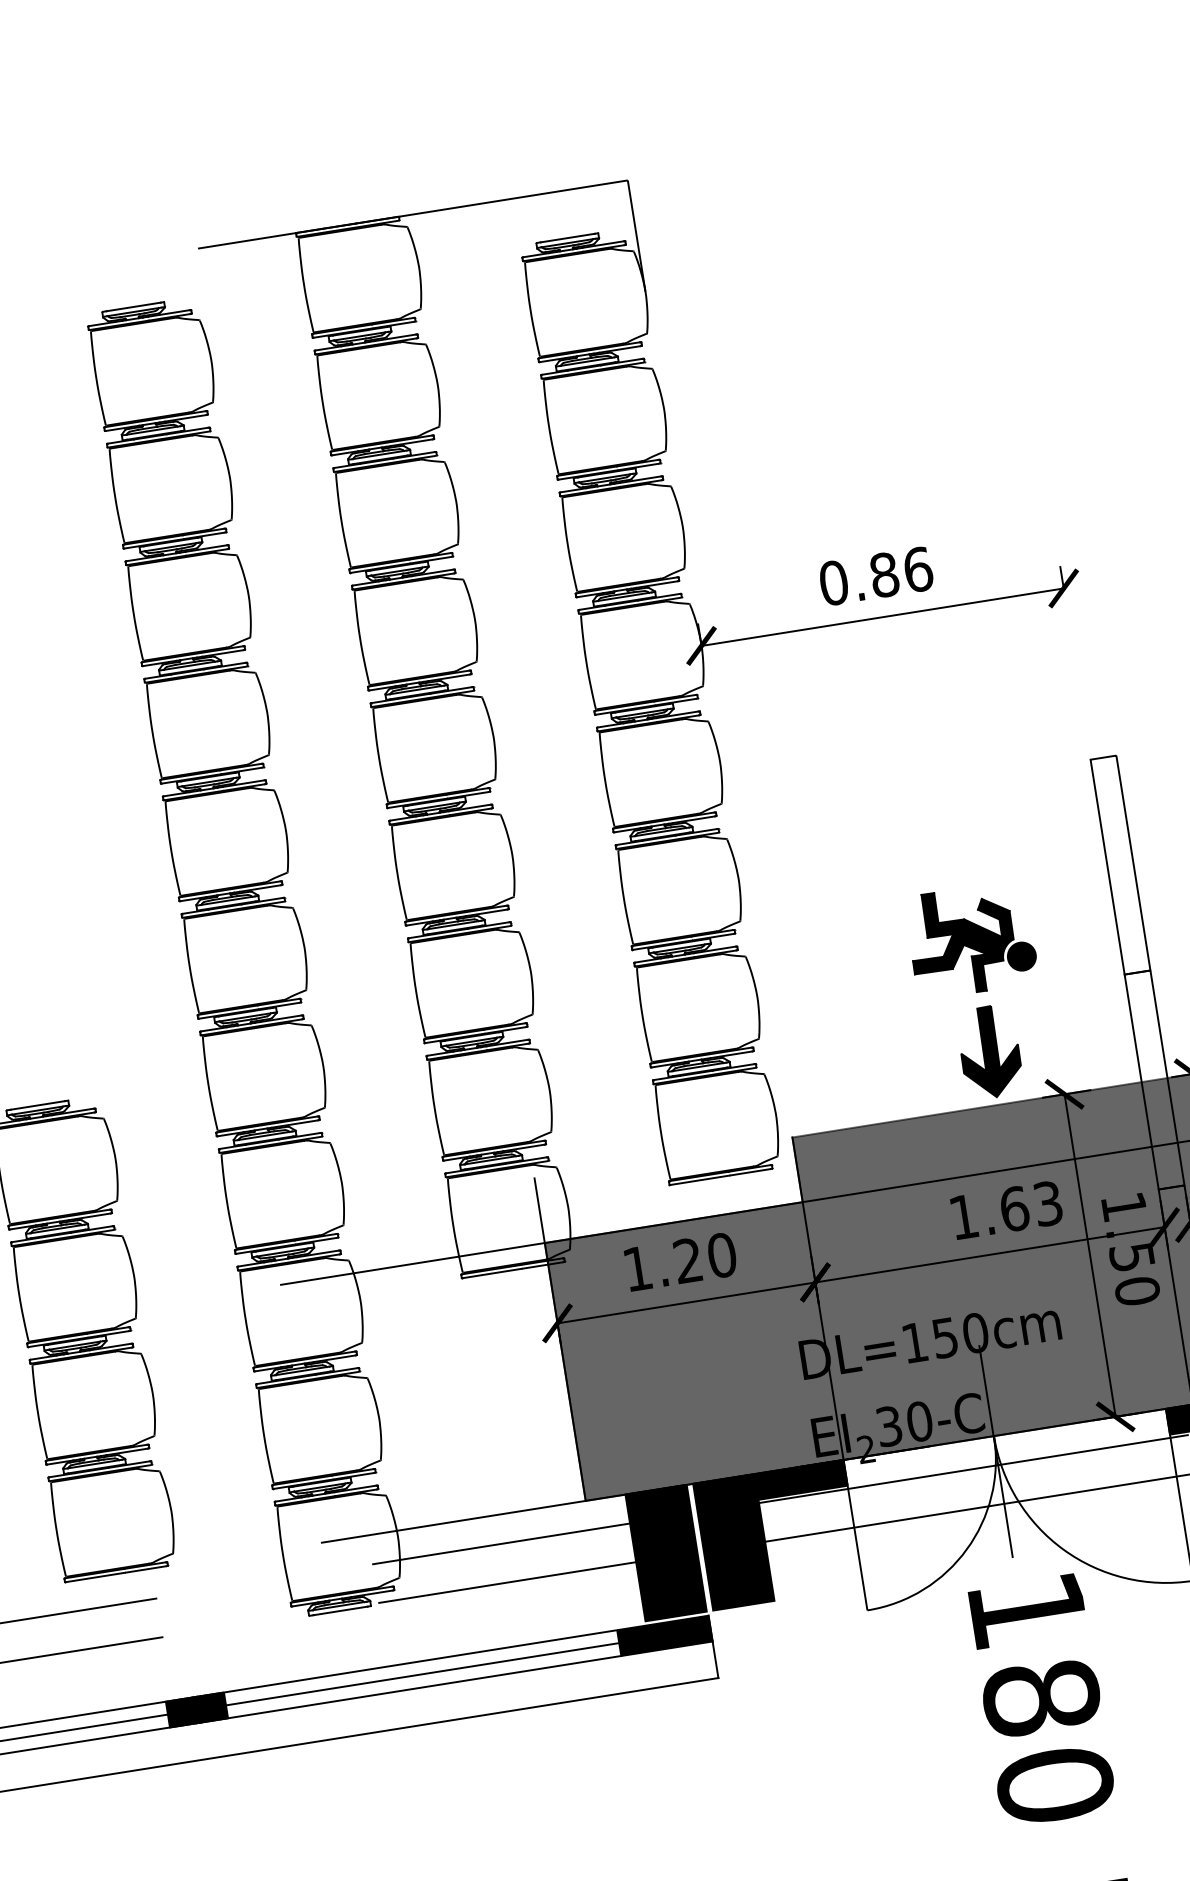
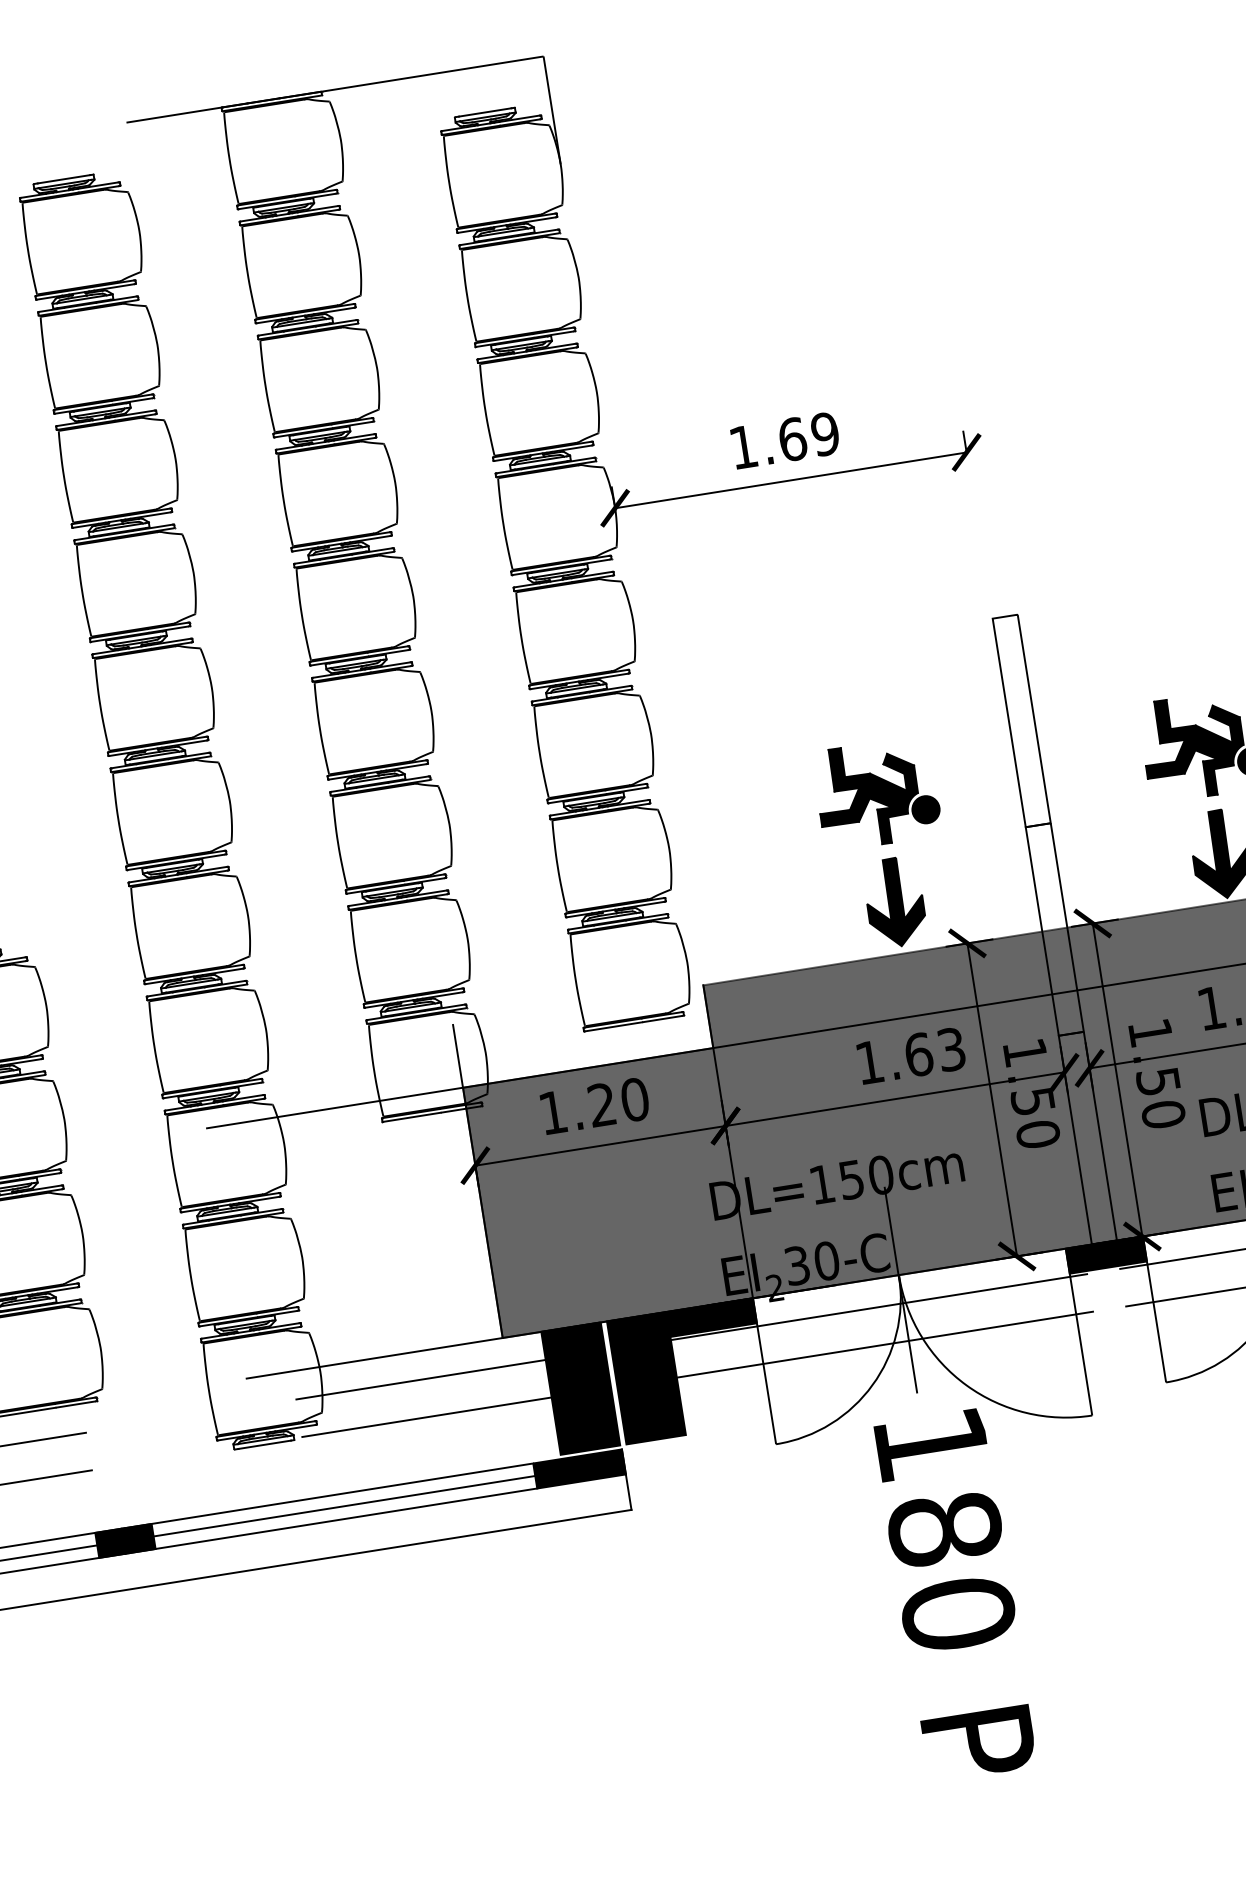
text: (877, 576) -> (785, 440), 0.86 -> 1.69

